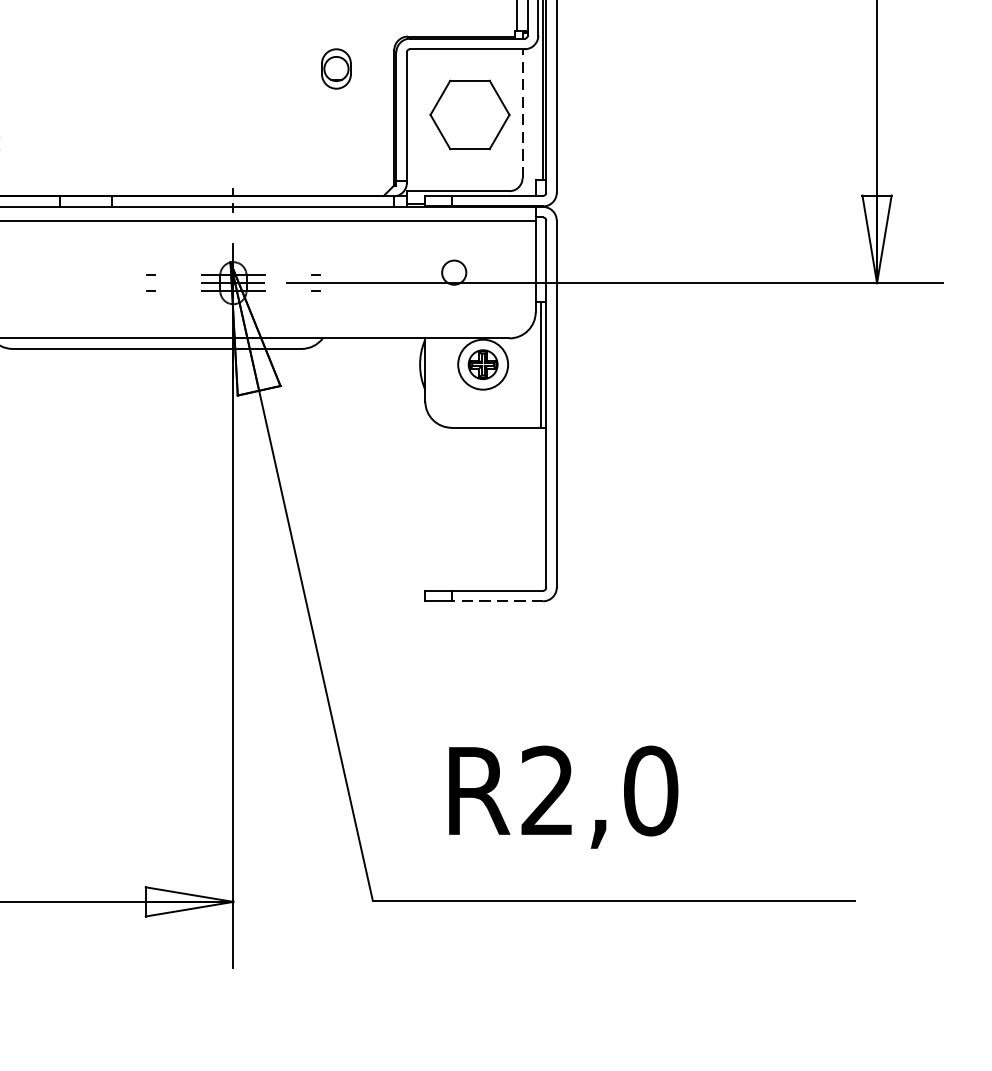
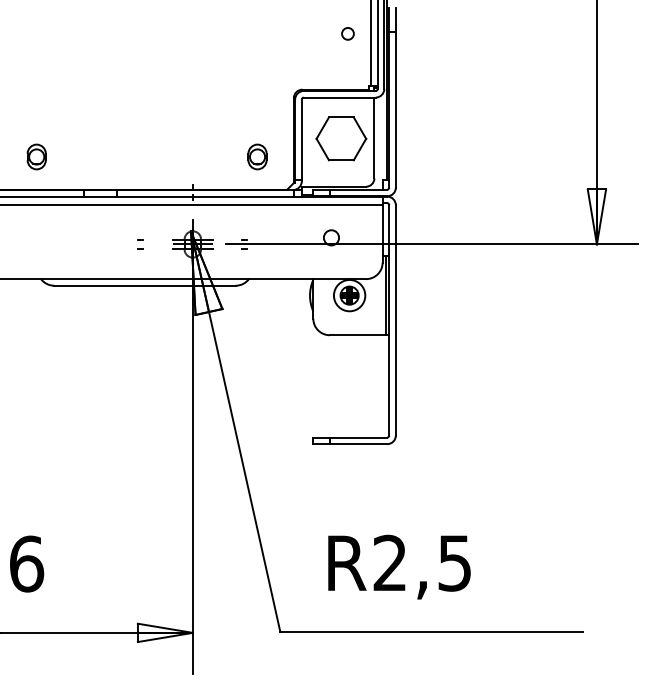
part: (336, 68) -> (257, 156), moved
line: (522, 112) -> (374, 137), dashed -> solid
line: (497, 601) -> (358, 444), dashed -> solid
text: (651, 789) -> (455, 562), R2,0 -> R2,5

